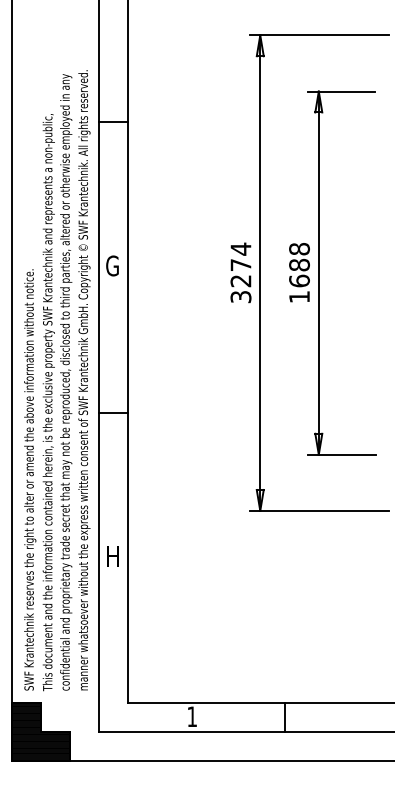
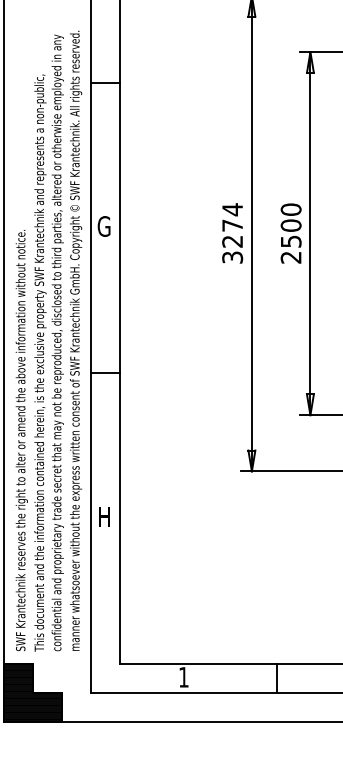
text: (299, 272) -> (291, 233), 1688 -> 2500

